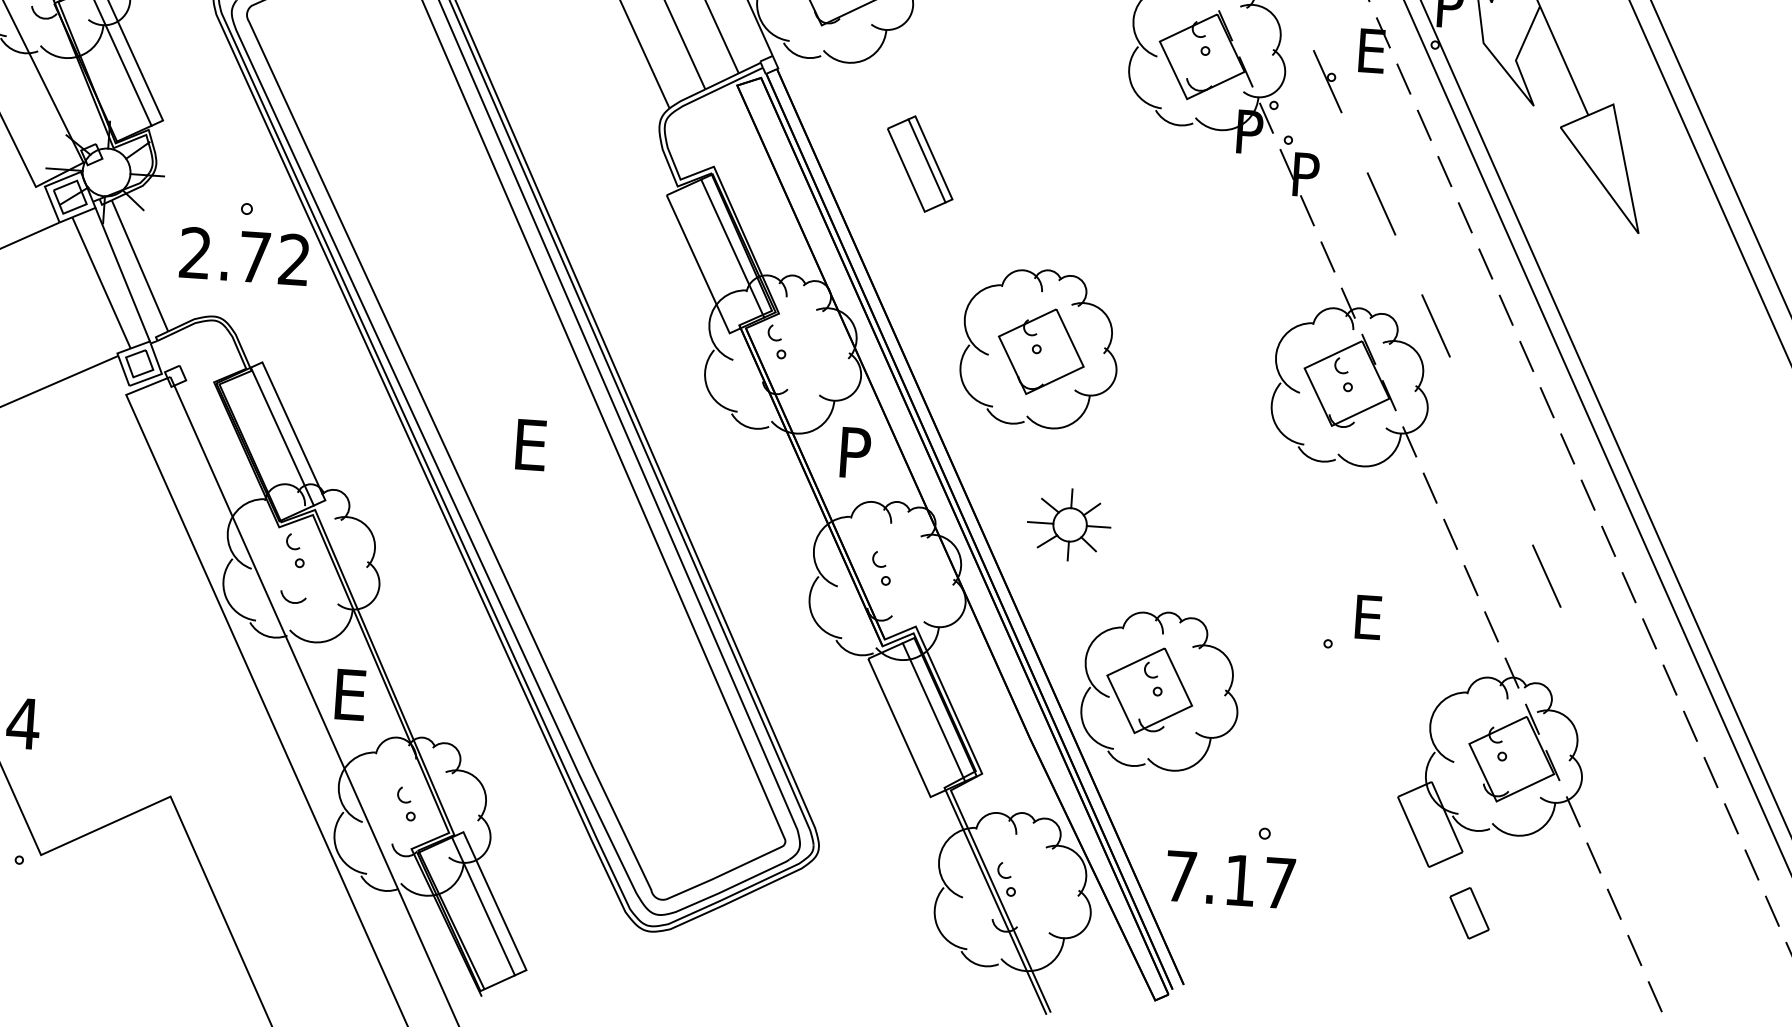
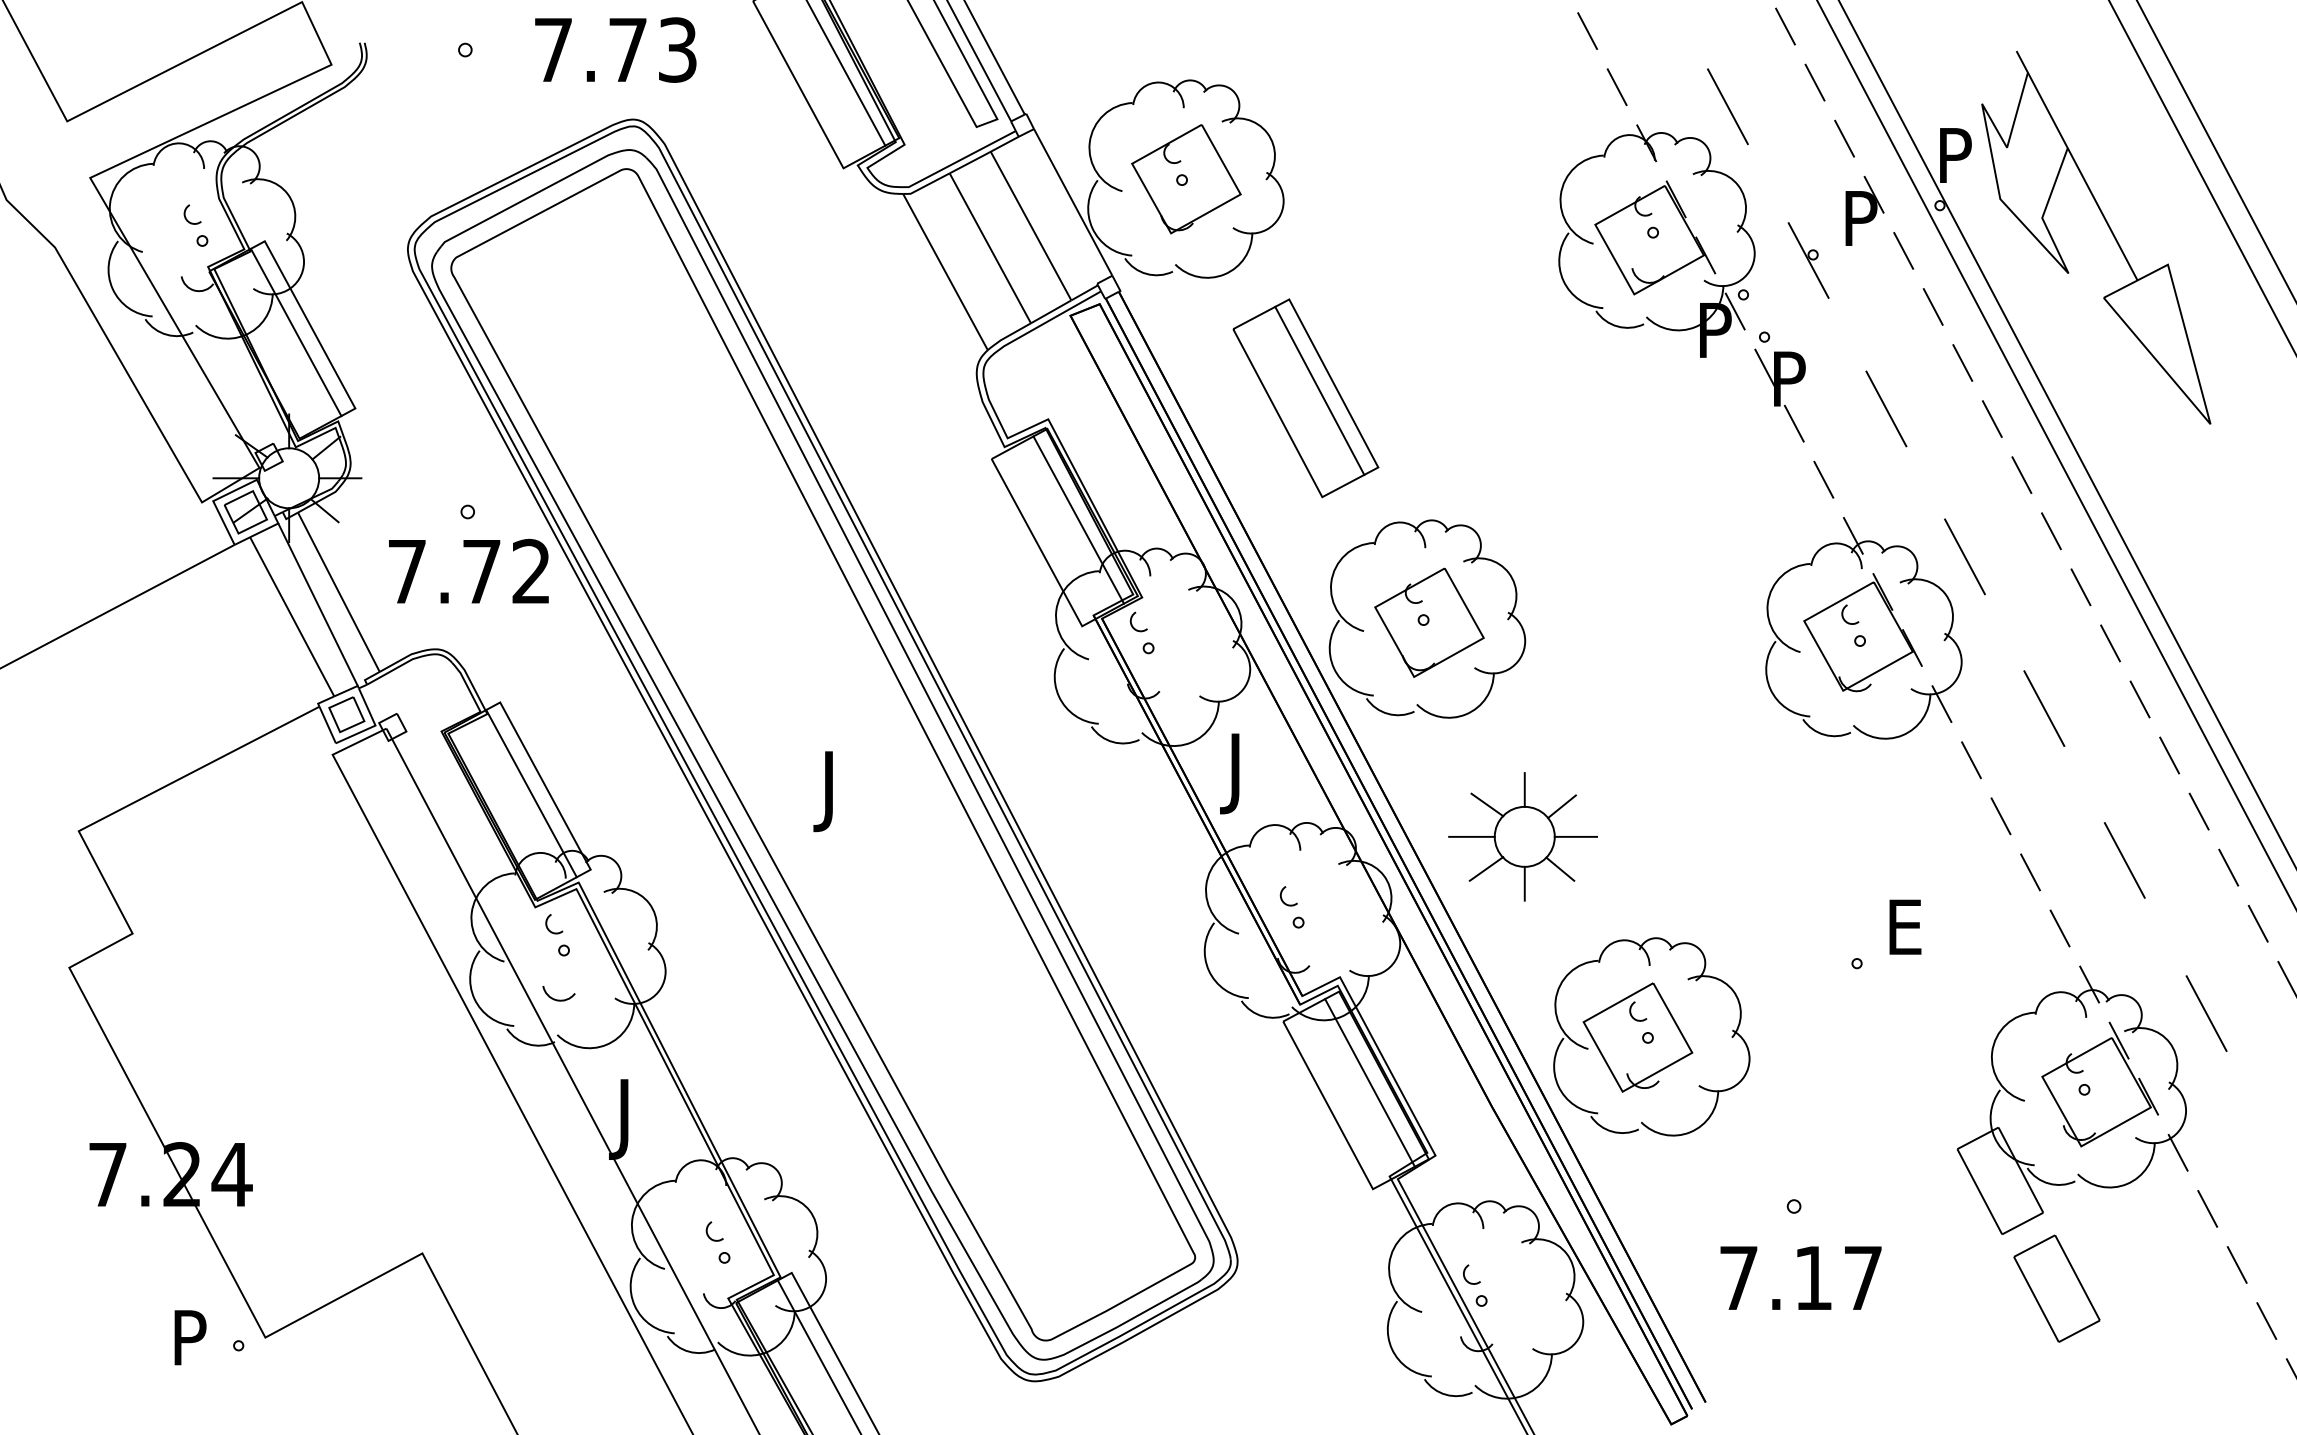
text: (1374, 51) -> (1864, 218), E -> P
part: (919, 164) -> (1305, 398), size x1.67
text: (194, 252) -> (406, 570), 2.72 -> 7.72
part: (1039, 348) -> (1427, 618), moved
line: (1491, 450) -> (2044, 708), added
text: (526, 451) -> (837, 791), E -> J
text: (850, 459) -> (1244, 773), P -> J
part: (1068, 524) -> (1522, 836), size x1.43
text: (345, 701) -> (633, 1119), E -> J
line: (1603, 702) -> (2206, 1013), added
text: (1230, 879) -> (1800, 1277), moved
part: (1469, 913) -> (2056, 1288), size x1.67

